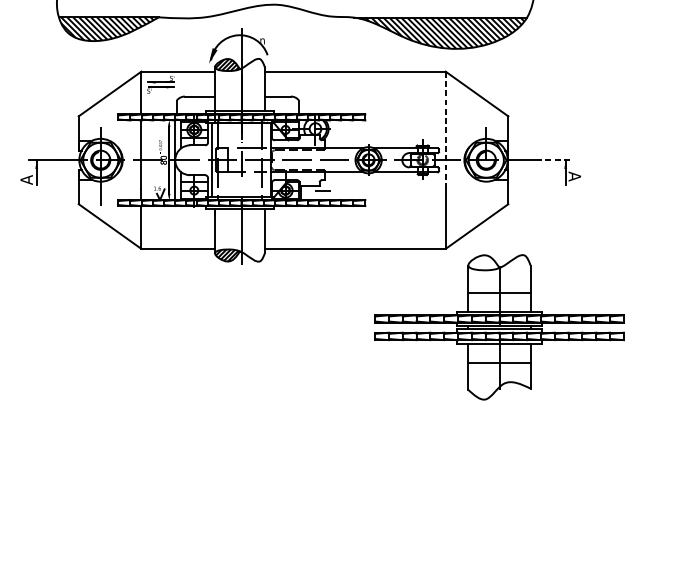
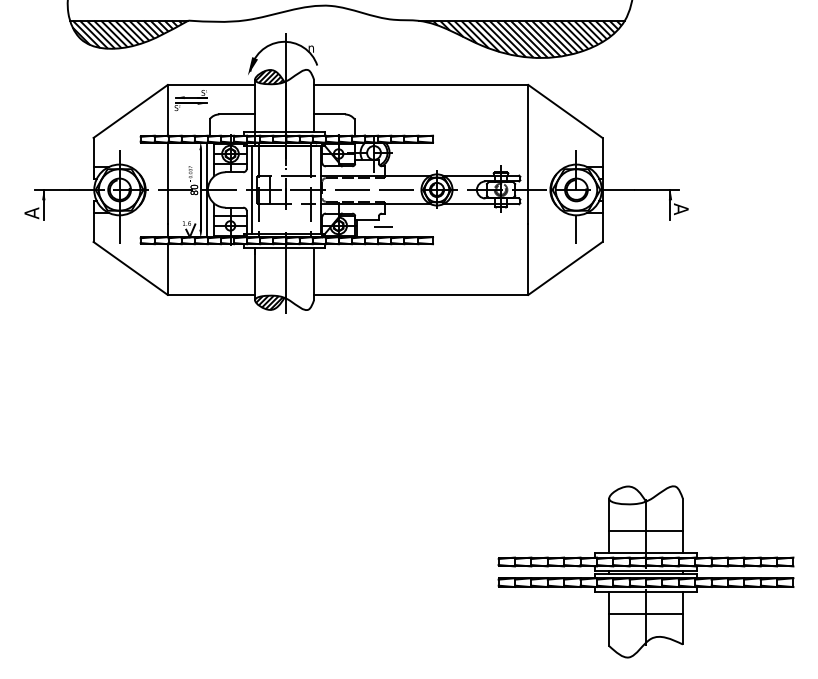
line: (445, 130) -> (528, 154), dashed -> solid
line: (554, 159) -> (657, 189), dashed -> solid
line: (486, 193) -> (576, 229), added
part: (499, 327) -> (645, 571), moved

